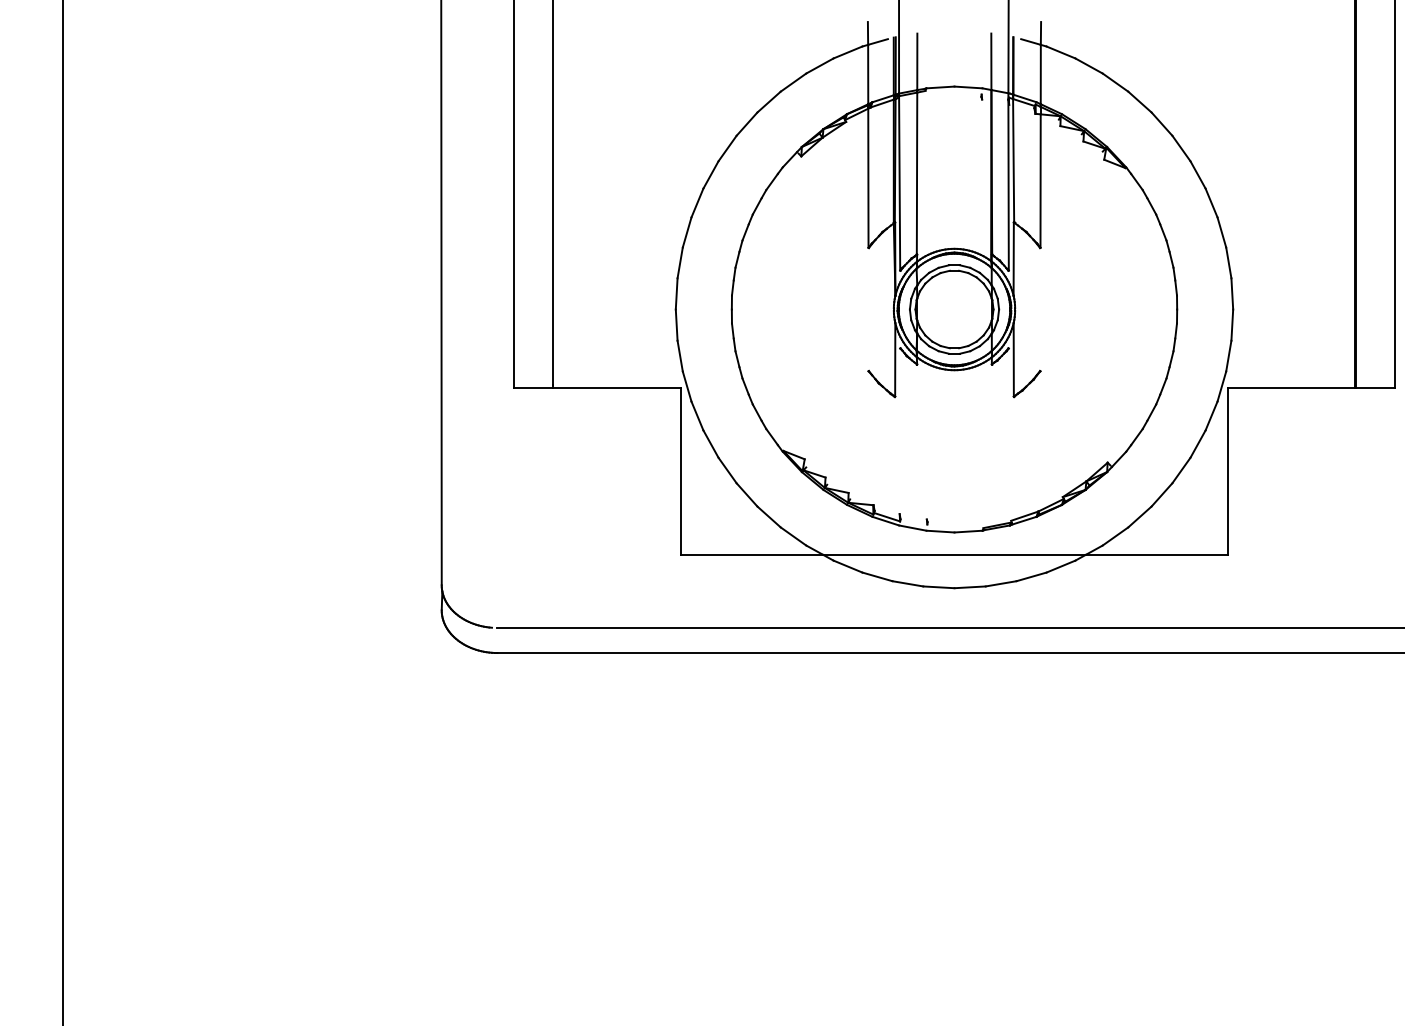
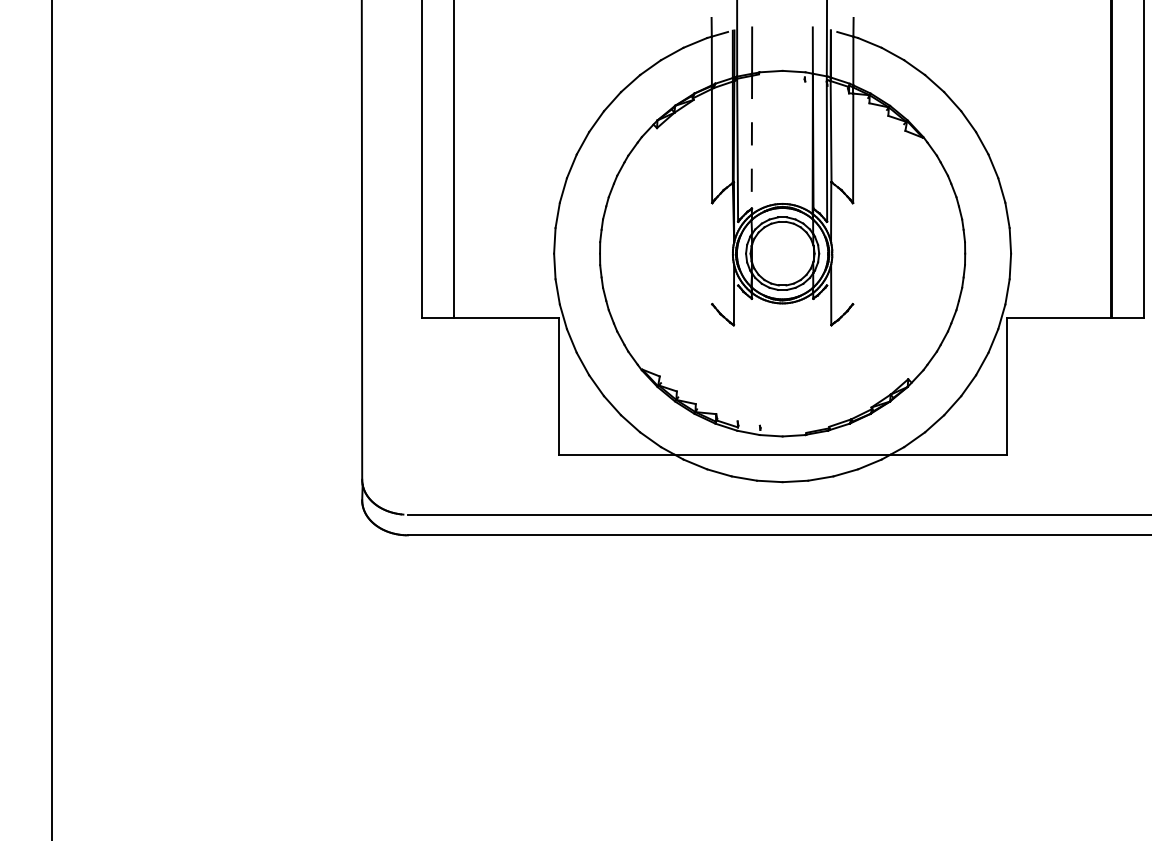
line: (917, 173) -> (752, 142), solid -> dashed

